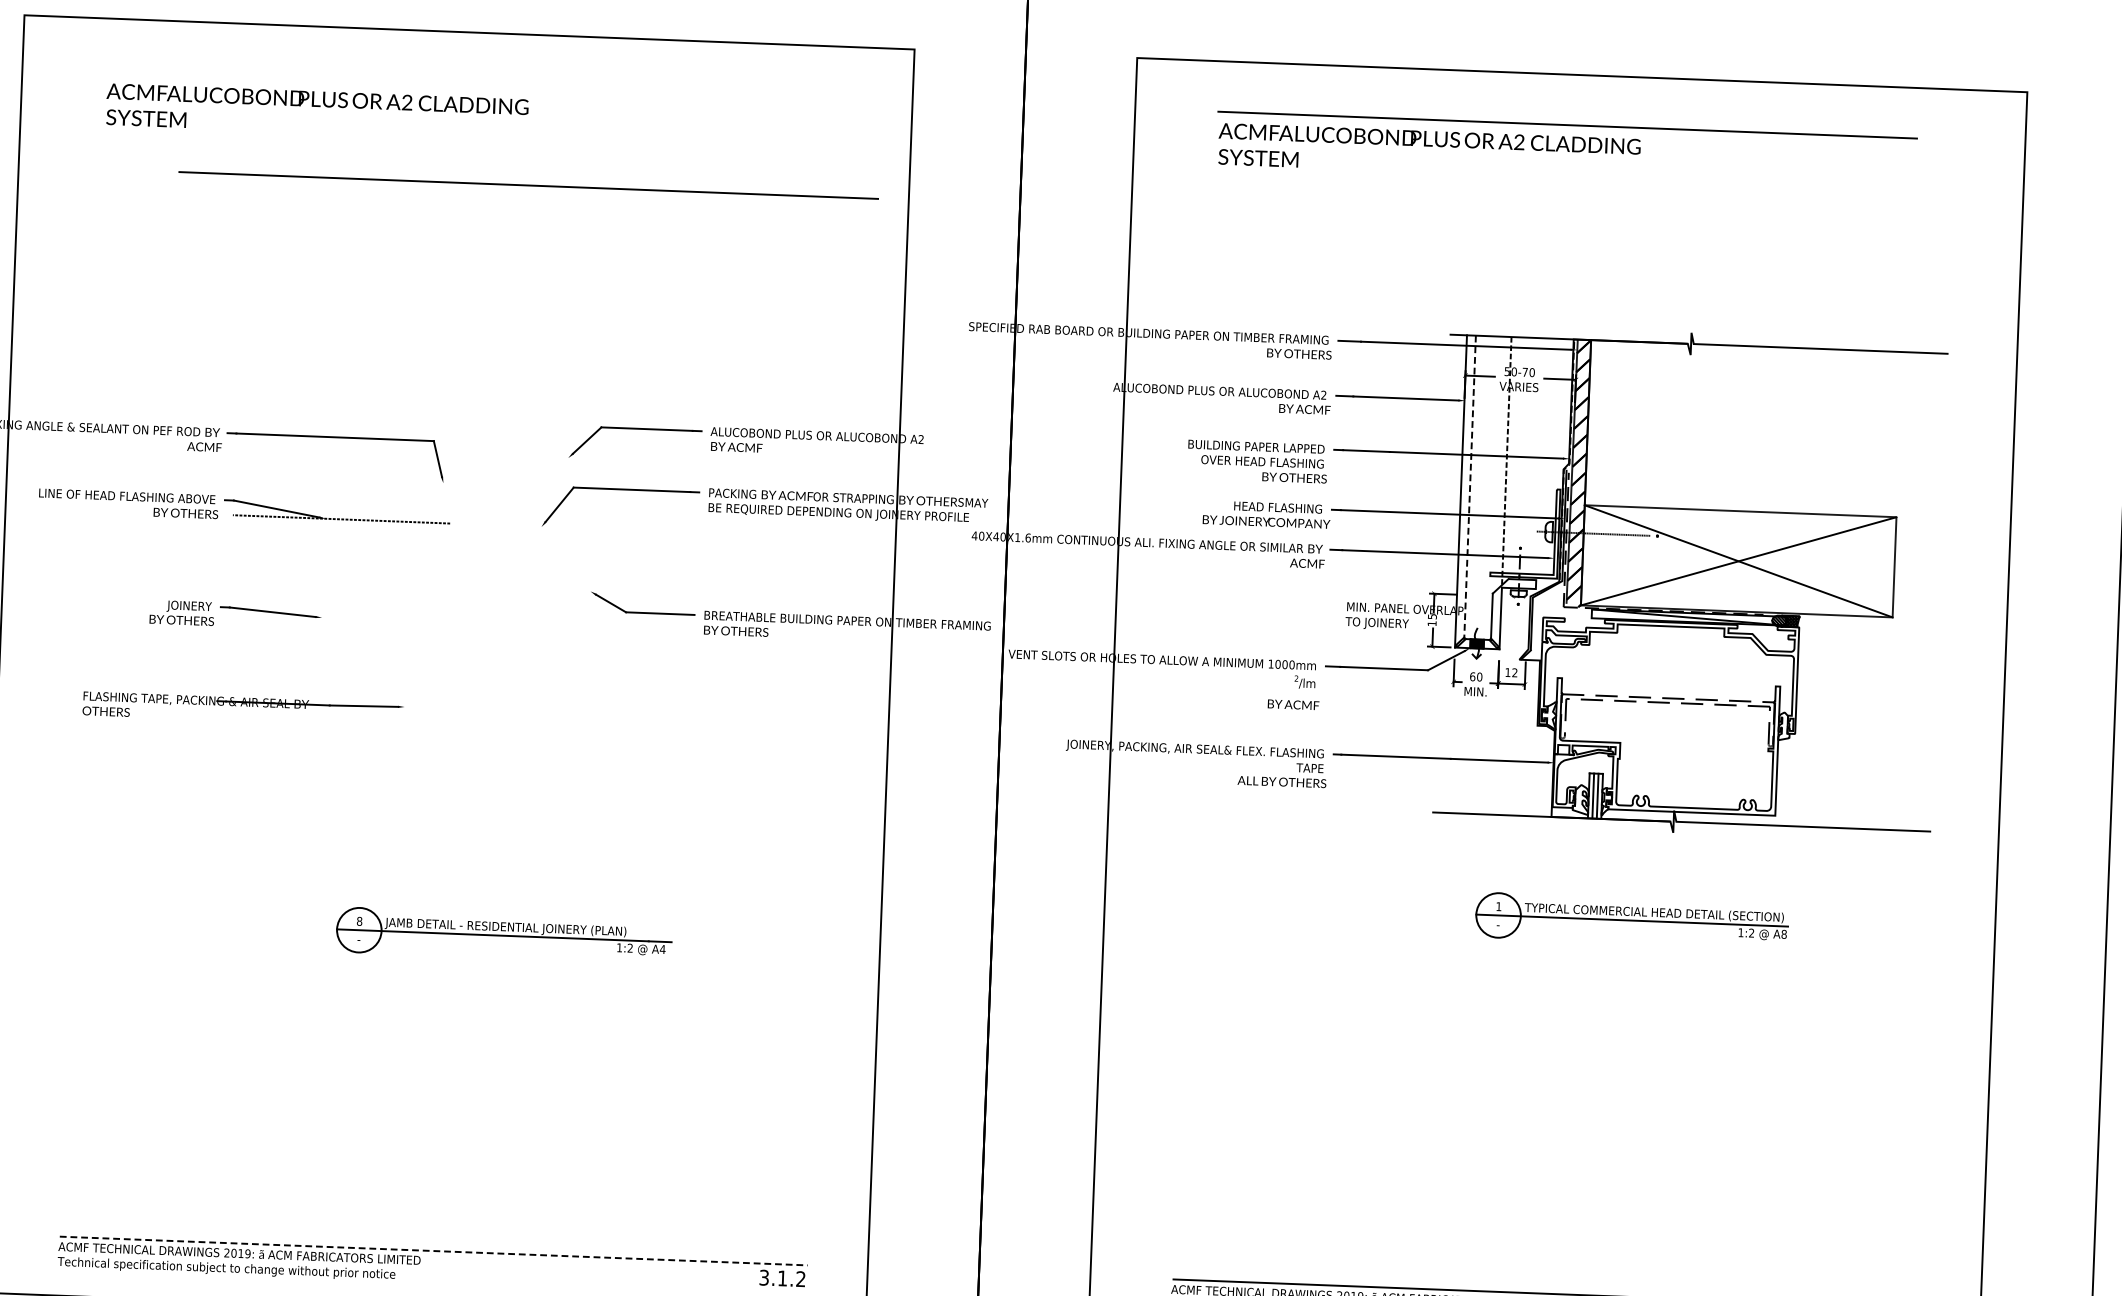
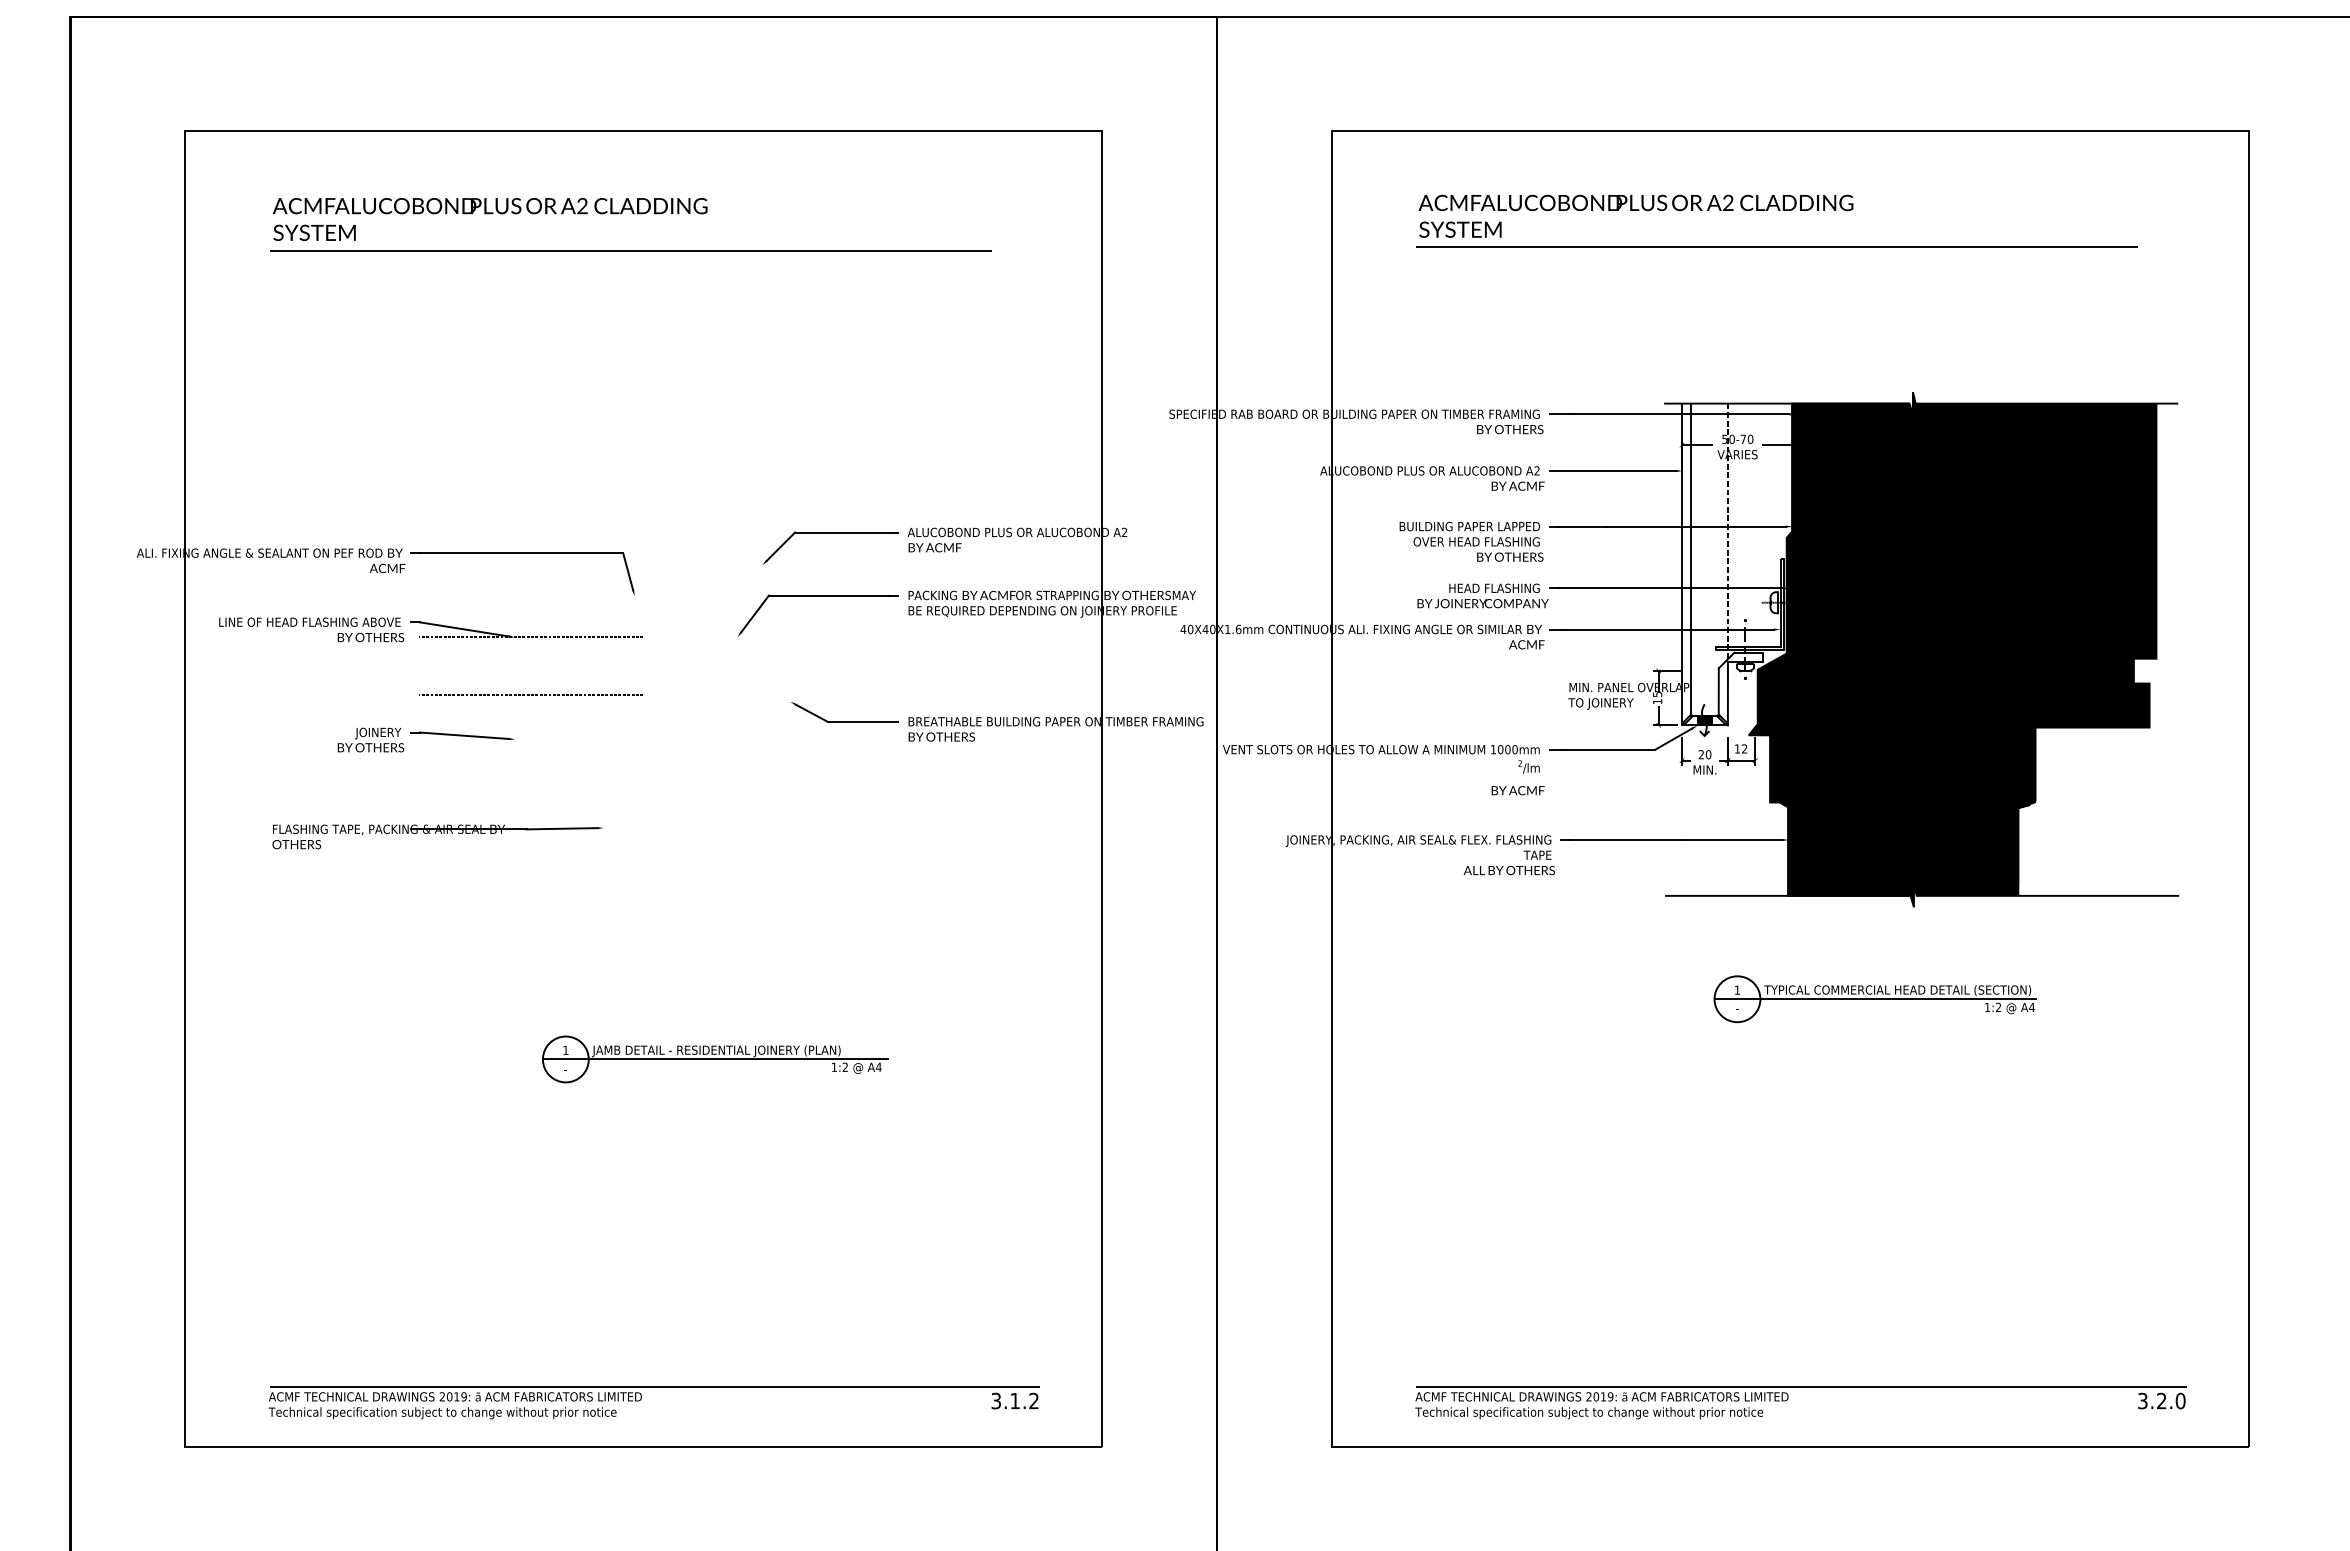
line: (1566, 124) -> (1776, 246), moved
line: (528, 185) -> (630, 250), moved
line: (1470, 487) -> (1691, 560), dashed -> solid
line: (339, 574) -> (531, 694), added
fill: (1720, 584) -> (1952, 649), added
text: (1472, 676) -> (1701, 754), 60 -> 20
text: (359, 921) -> (565, 1050), 8 -> 1
text: (1783, 934) -> (2031, 1007), A8 -> A4
line: (434, 1250) -> (655, 1386), dashed -> solid

